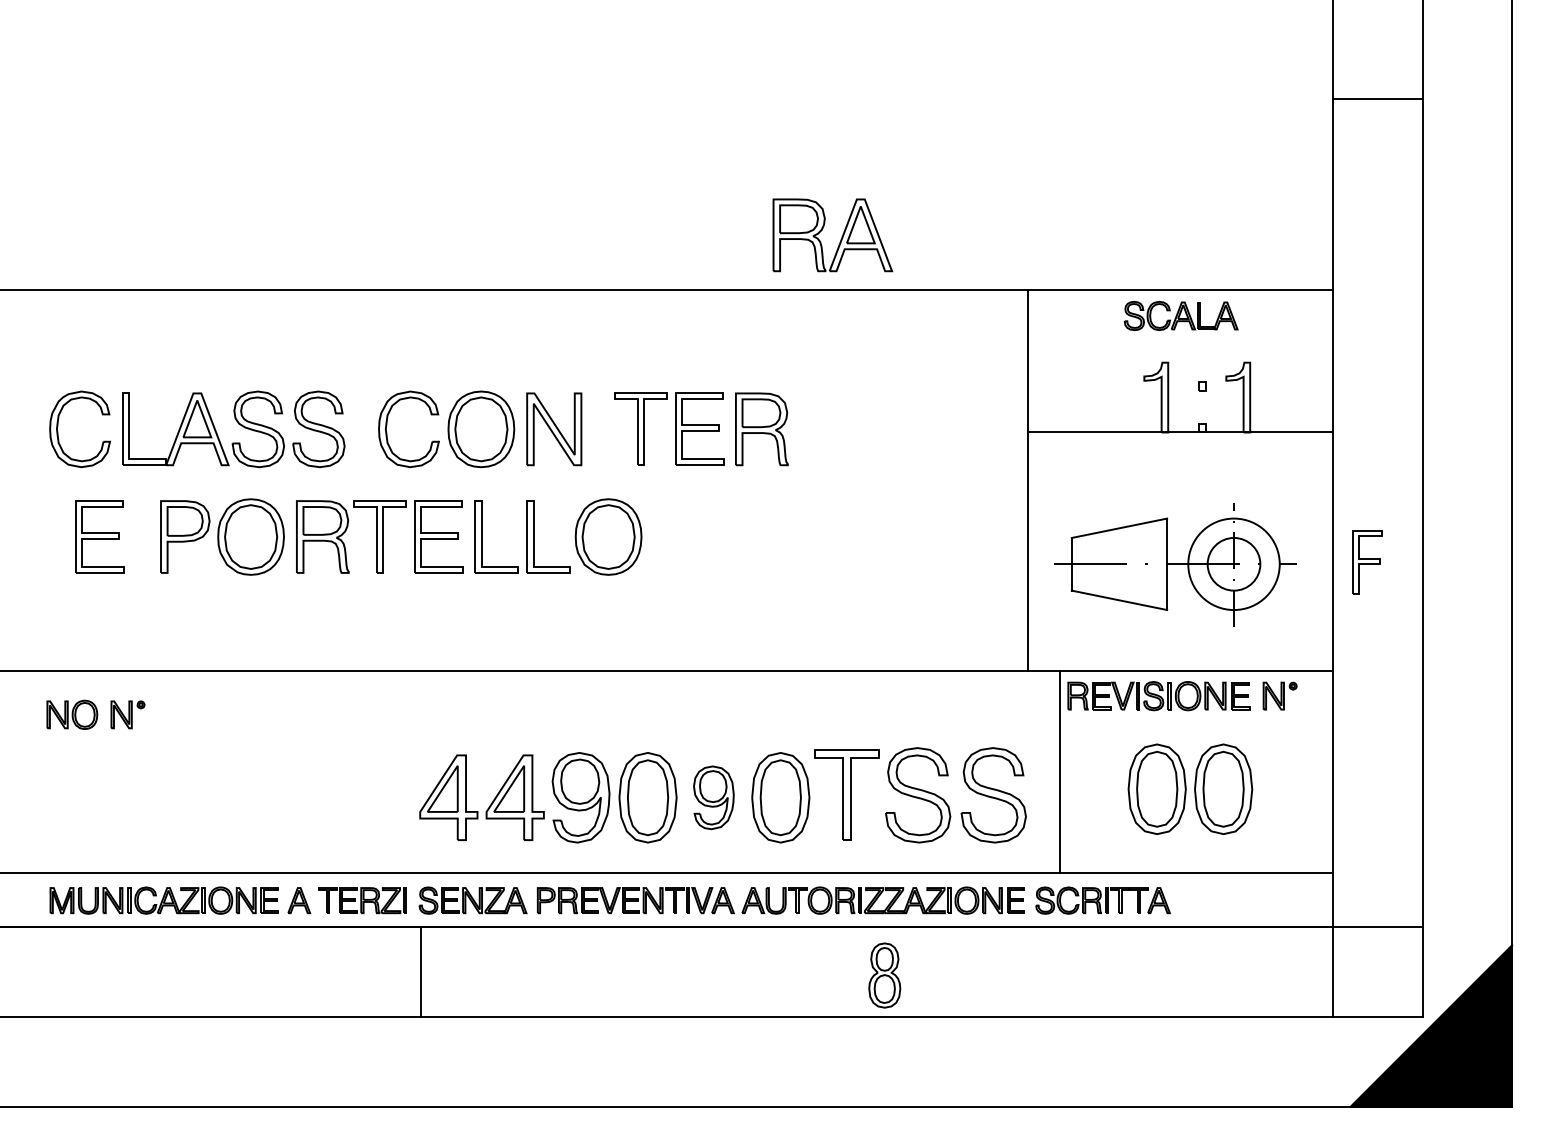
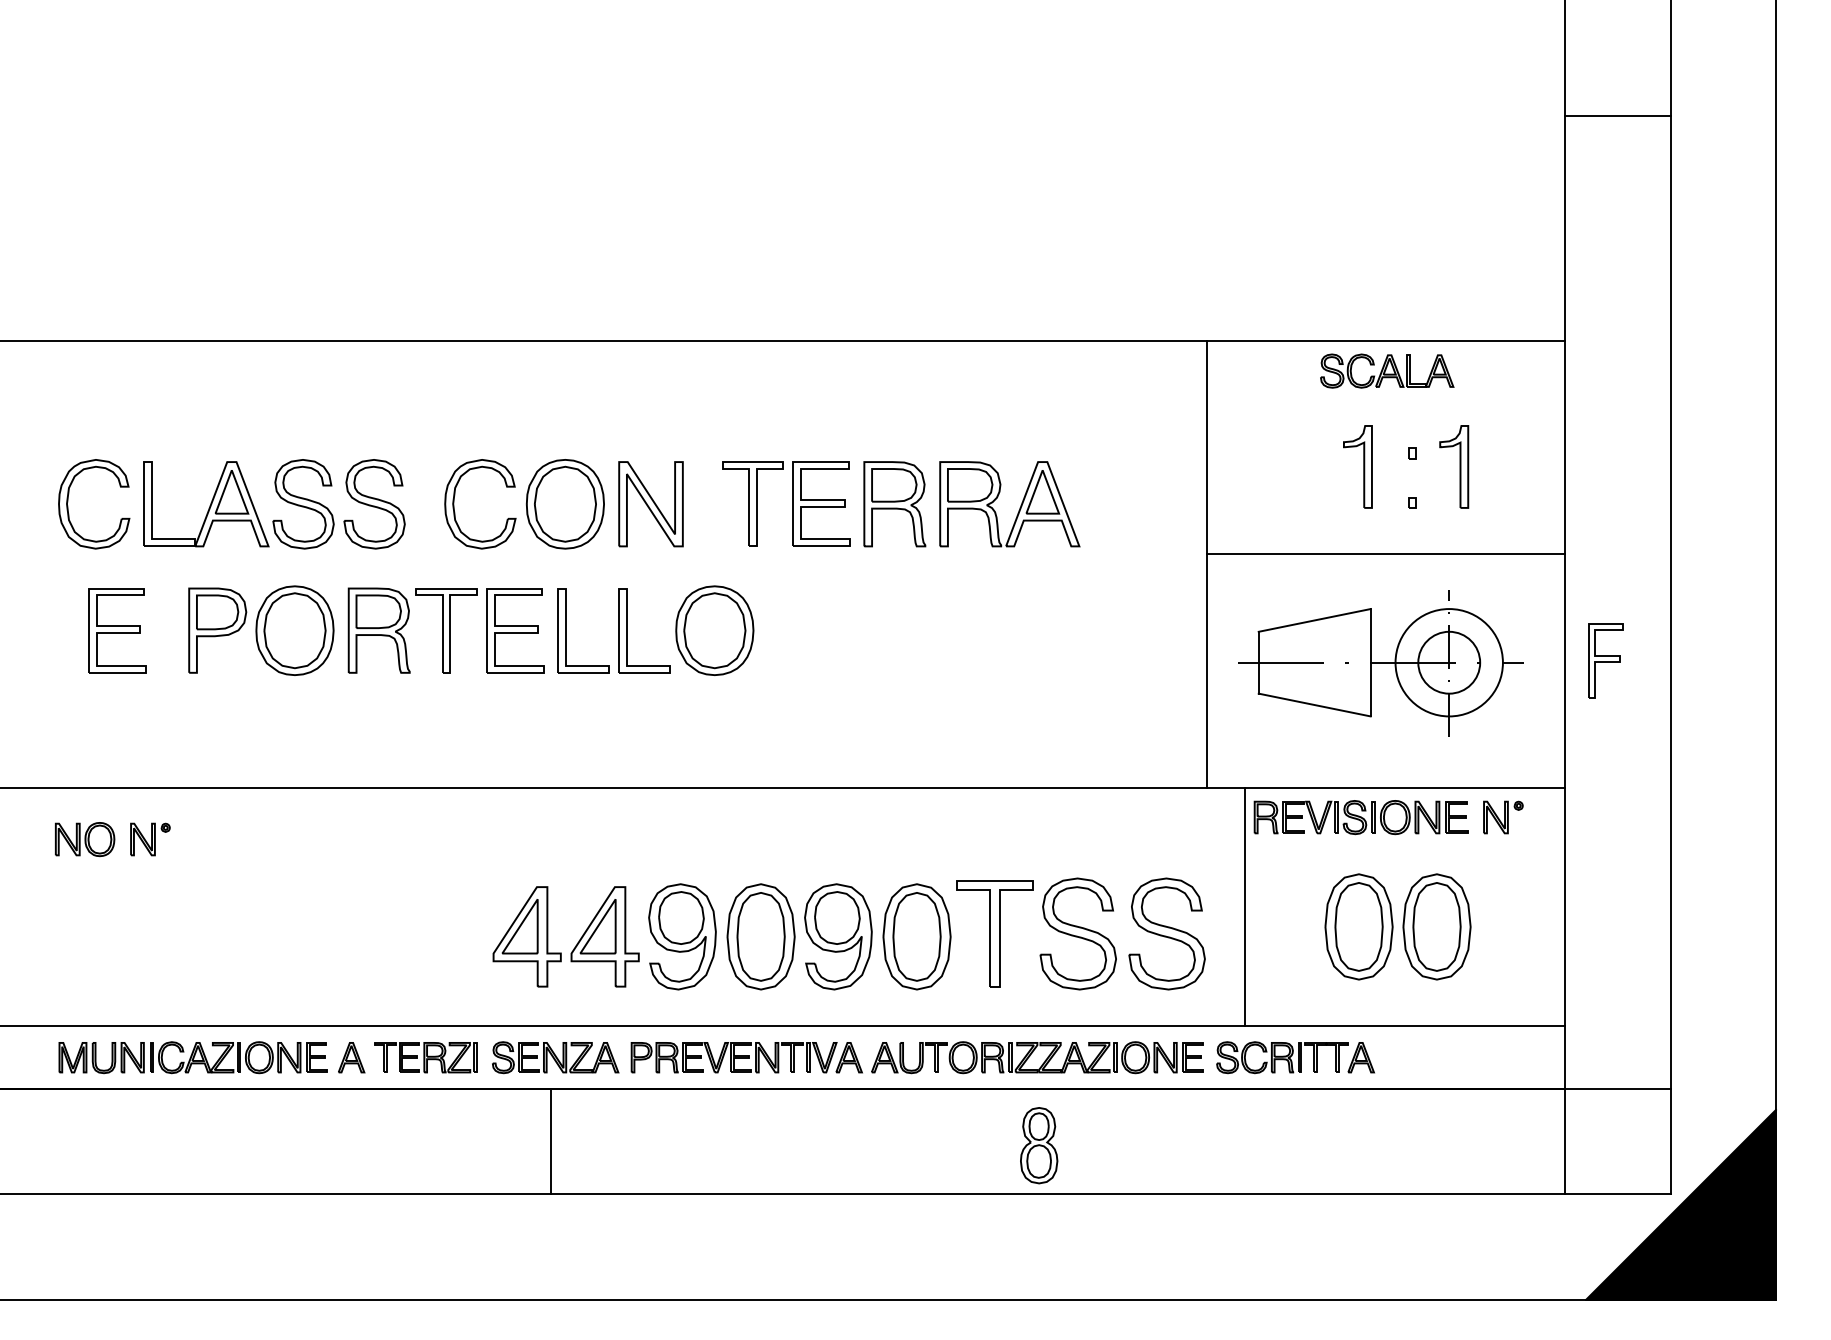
part: (840, 239) -> (1018, 509), moved
line: (1179, 431) -> (1385, 553), moved
part: (713, 797) -> (837, 936), size x1.43
line: (421, 971) -> (551, 1140), moved

